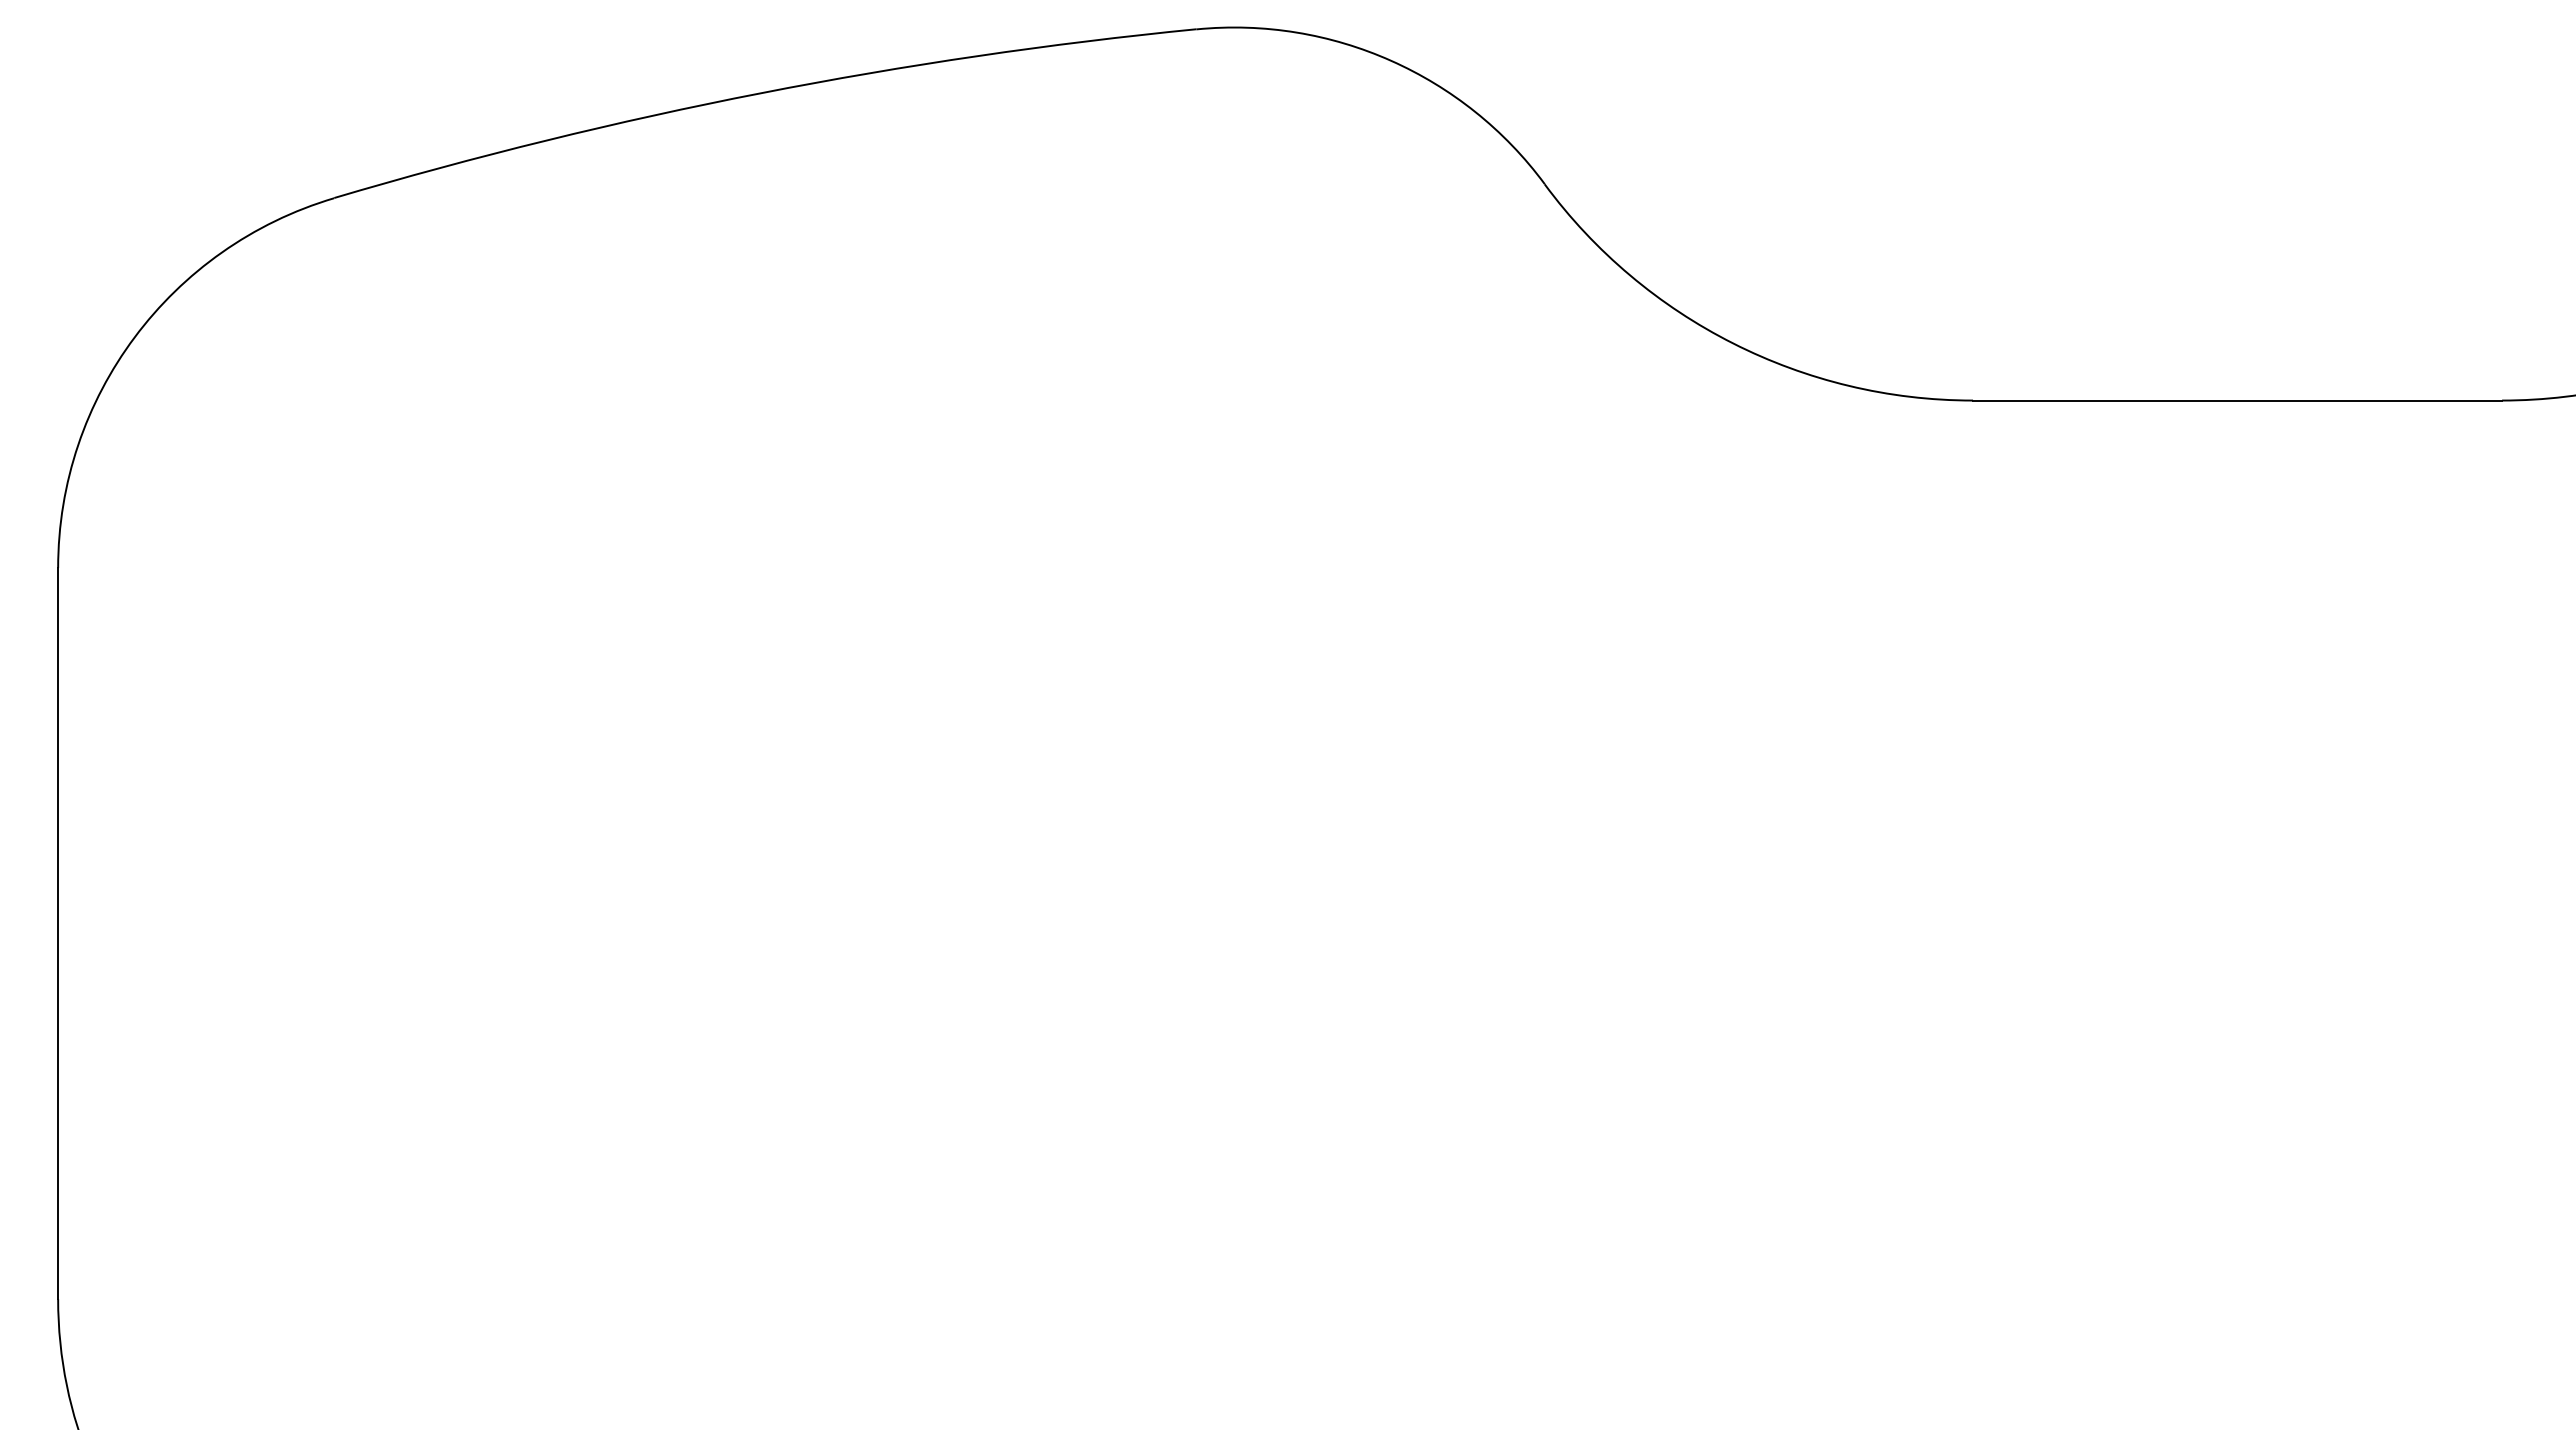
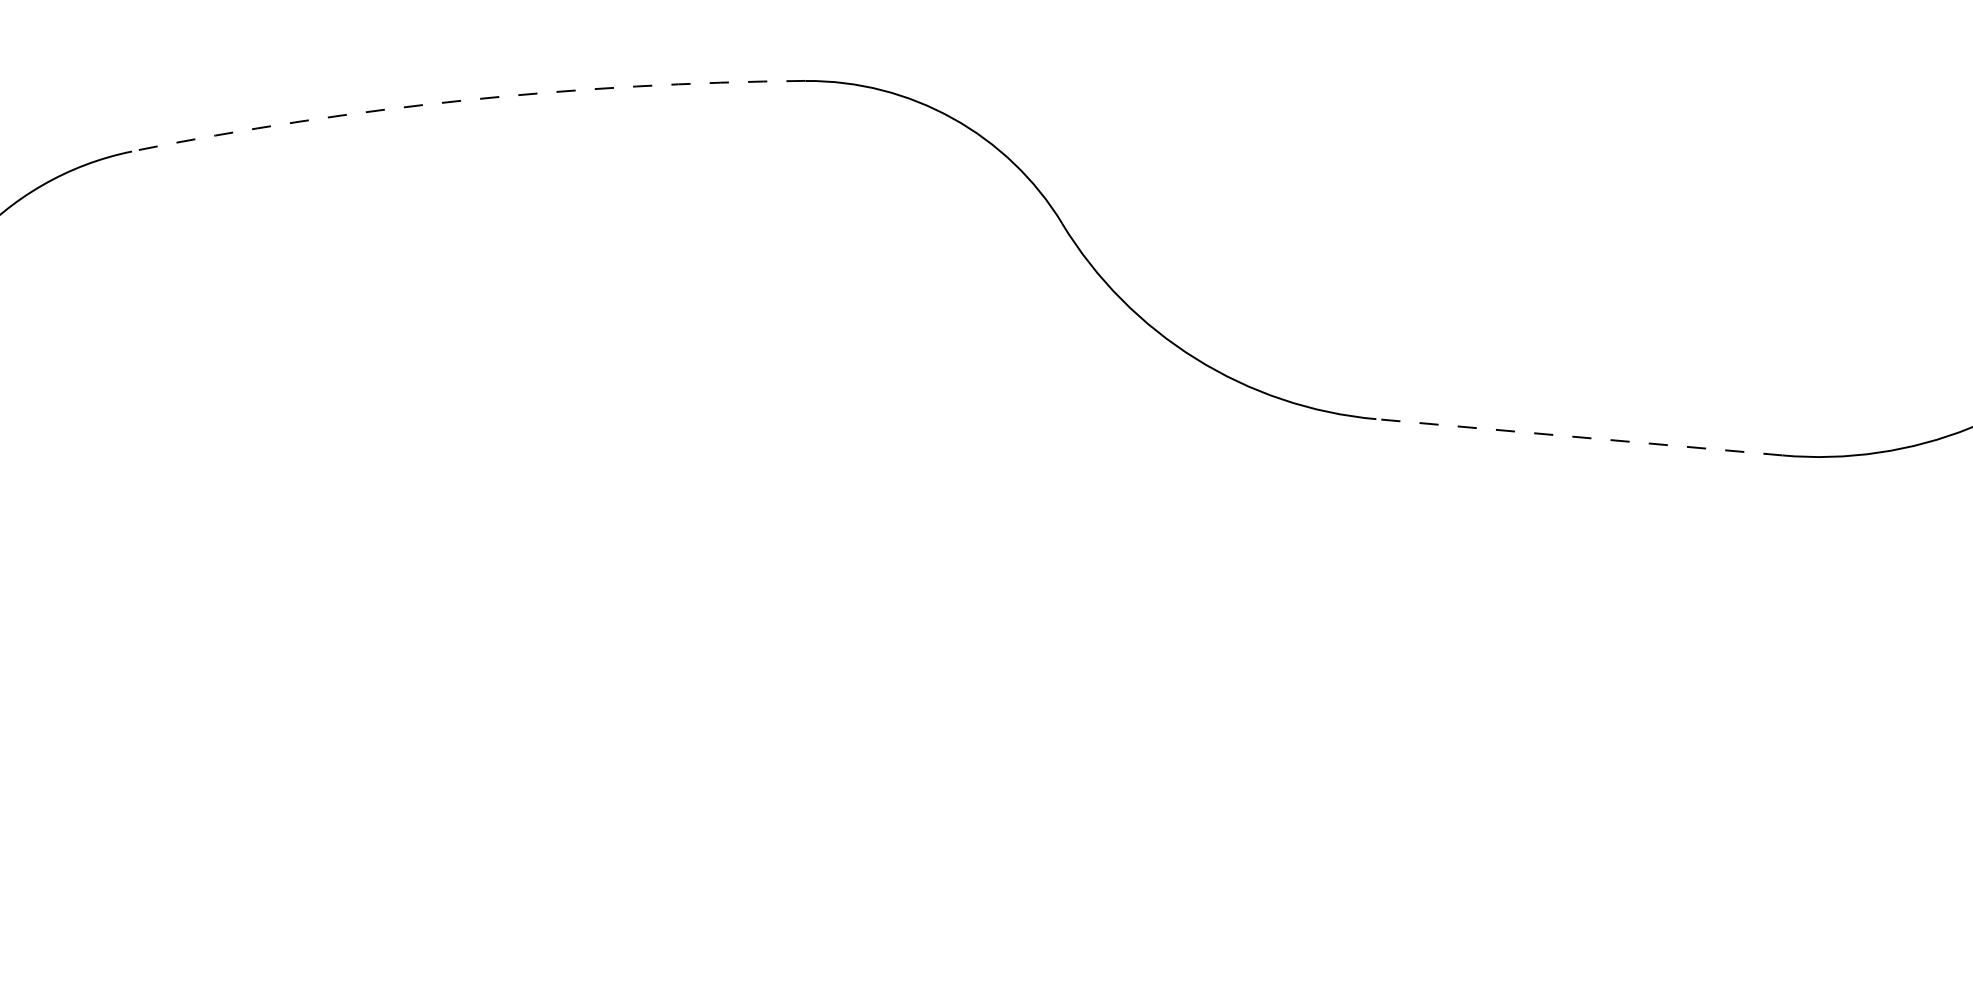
arc: (761, 93) -> (467, 100), solid -> dashed
line: (2237, 400) -> (1579, 437), solid -> dashed

